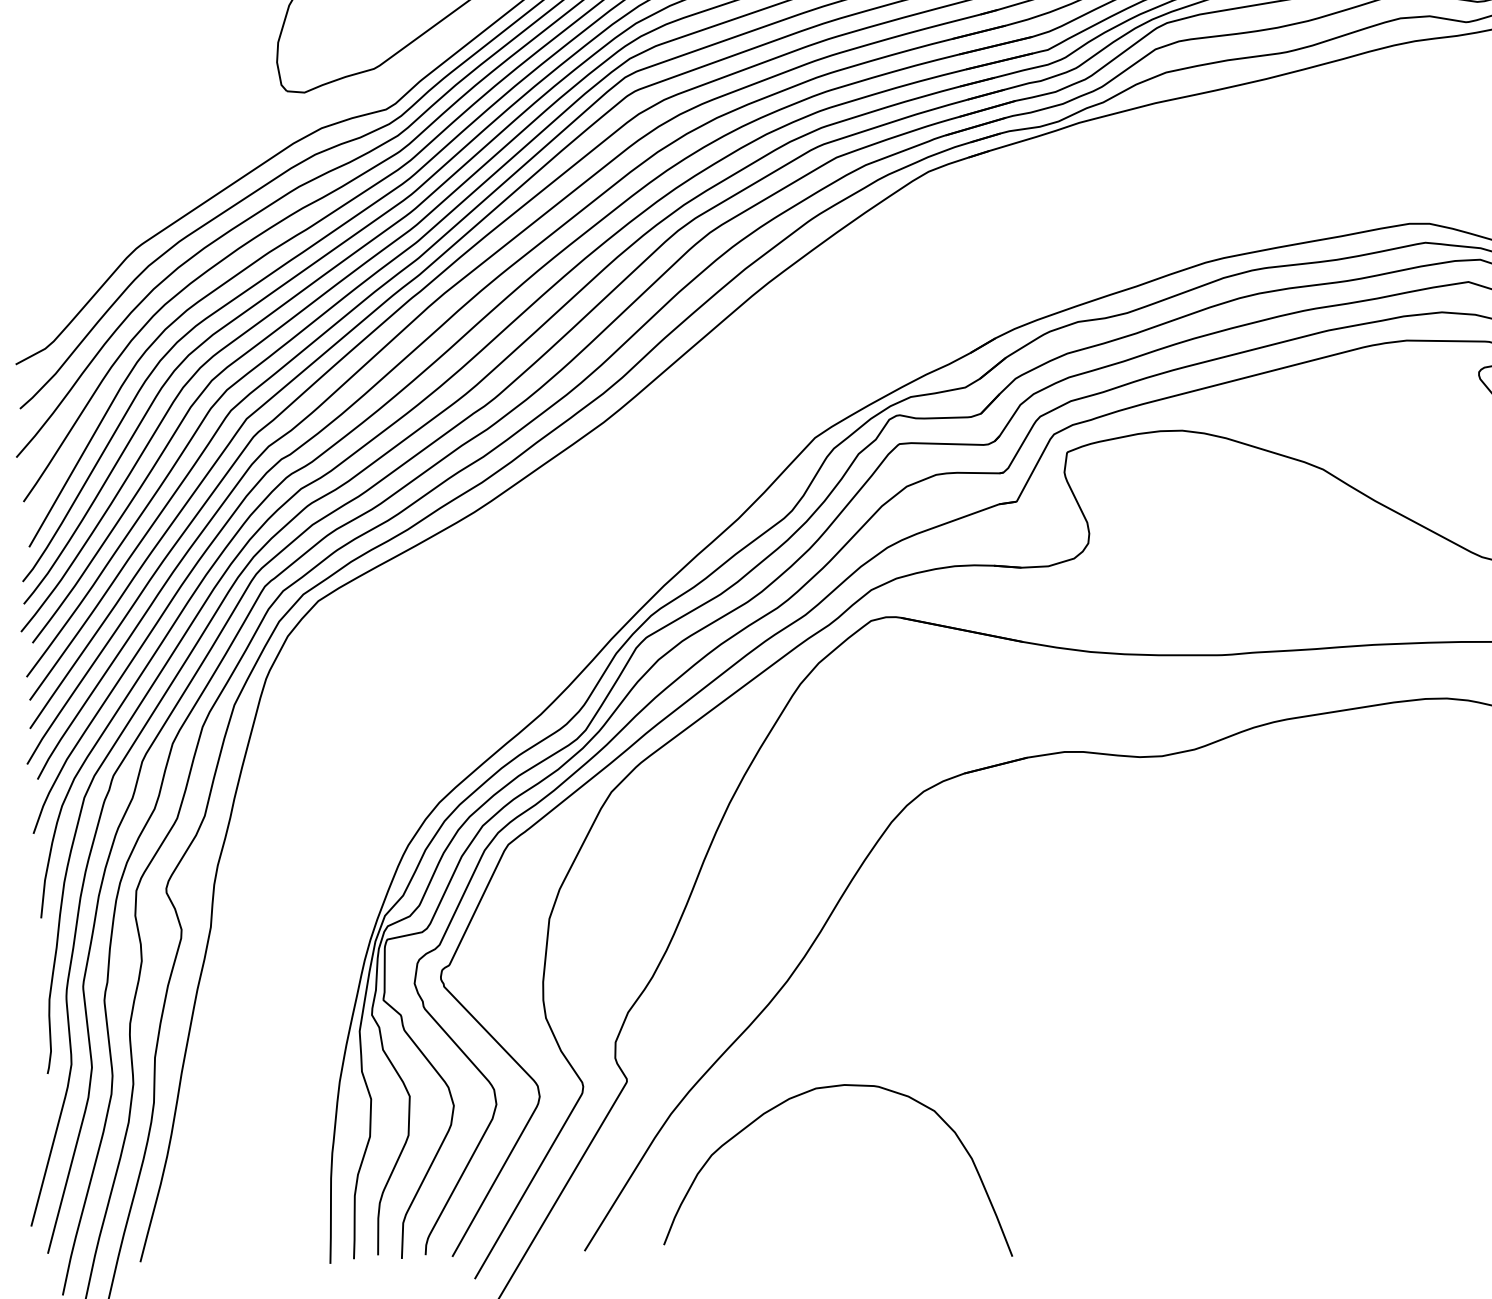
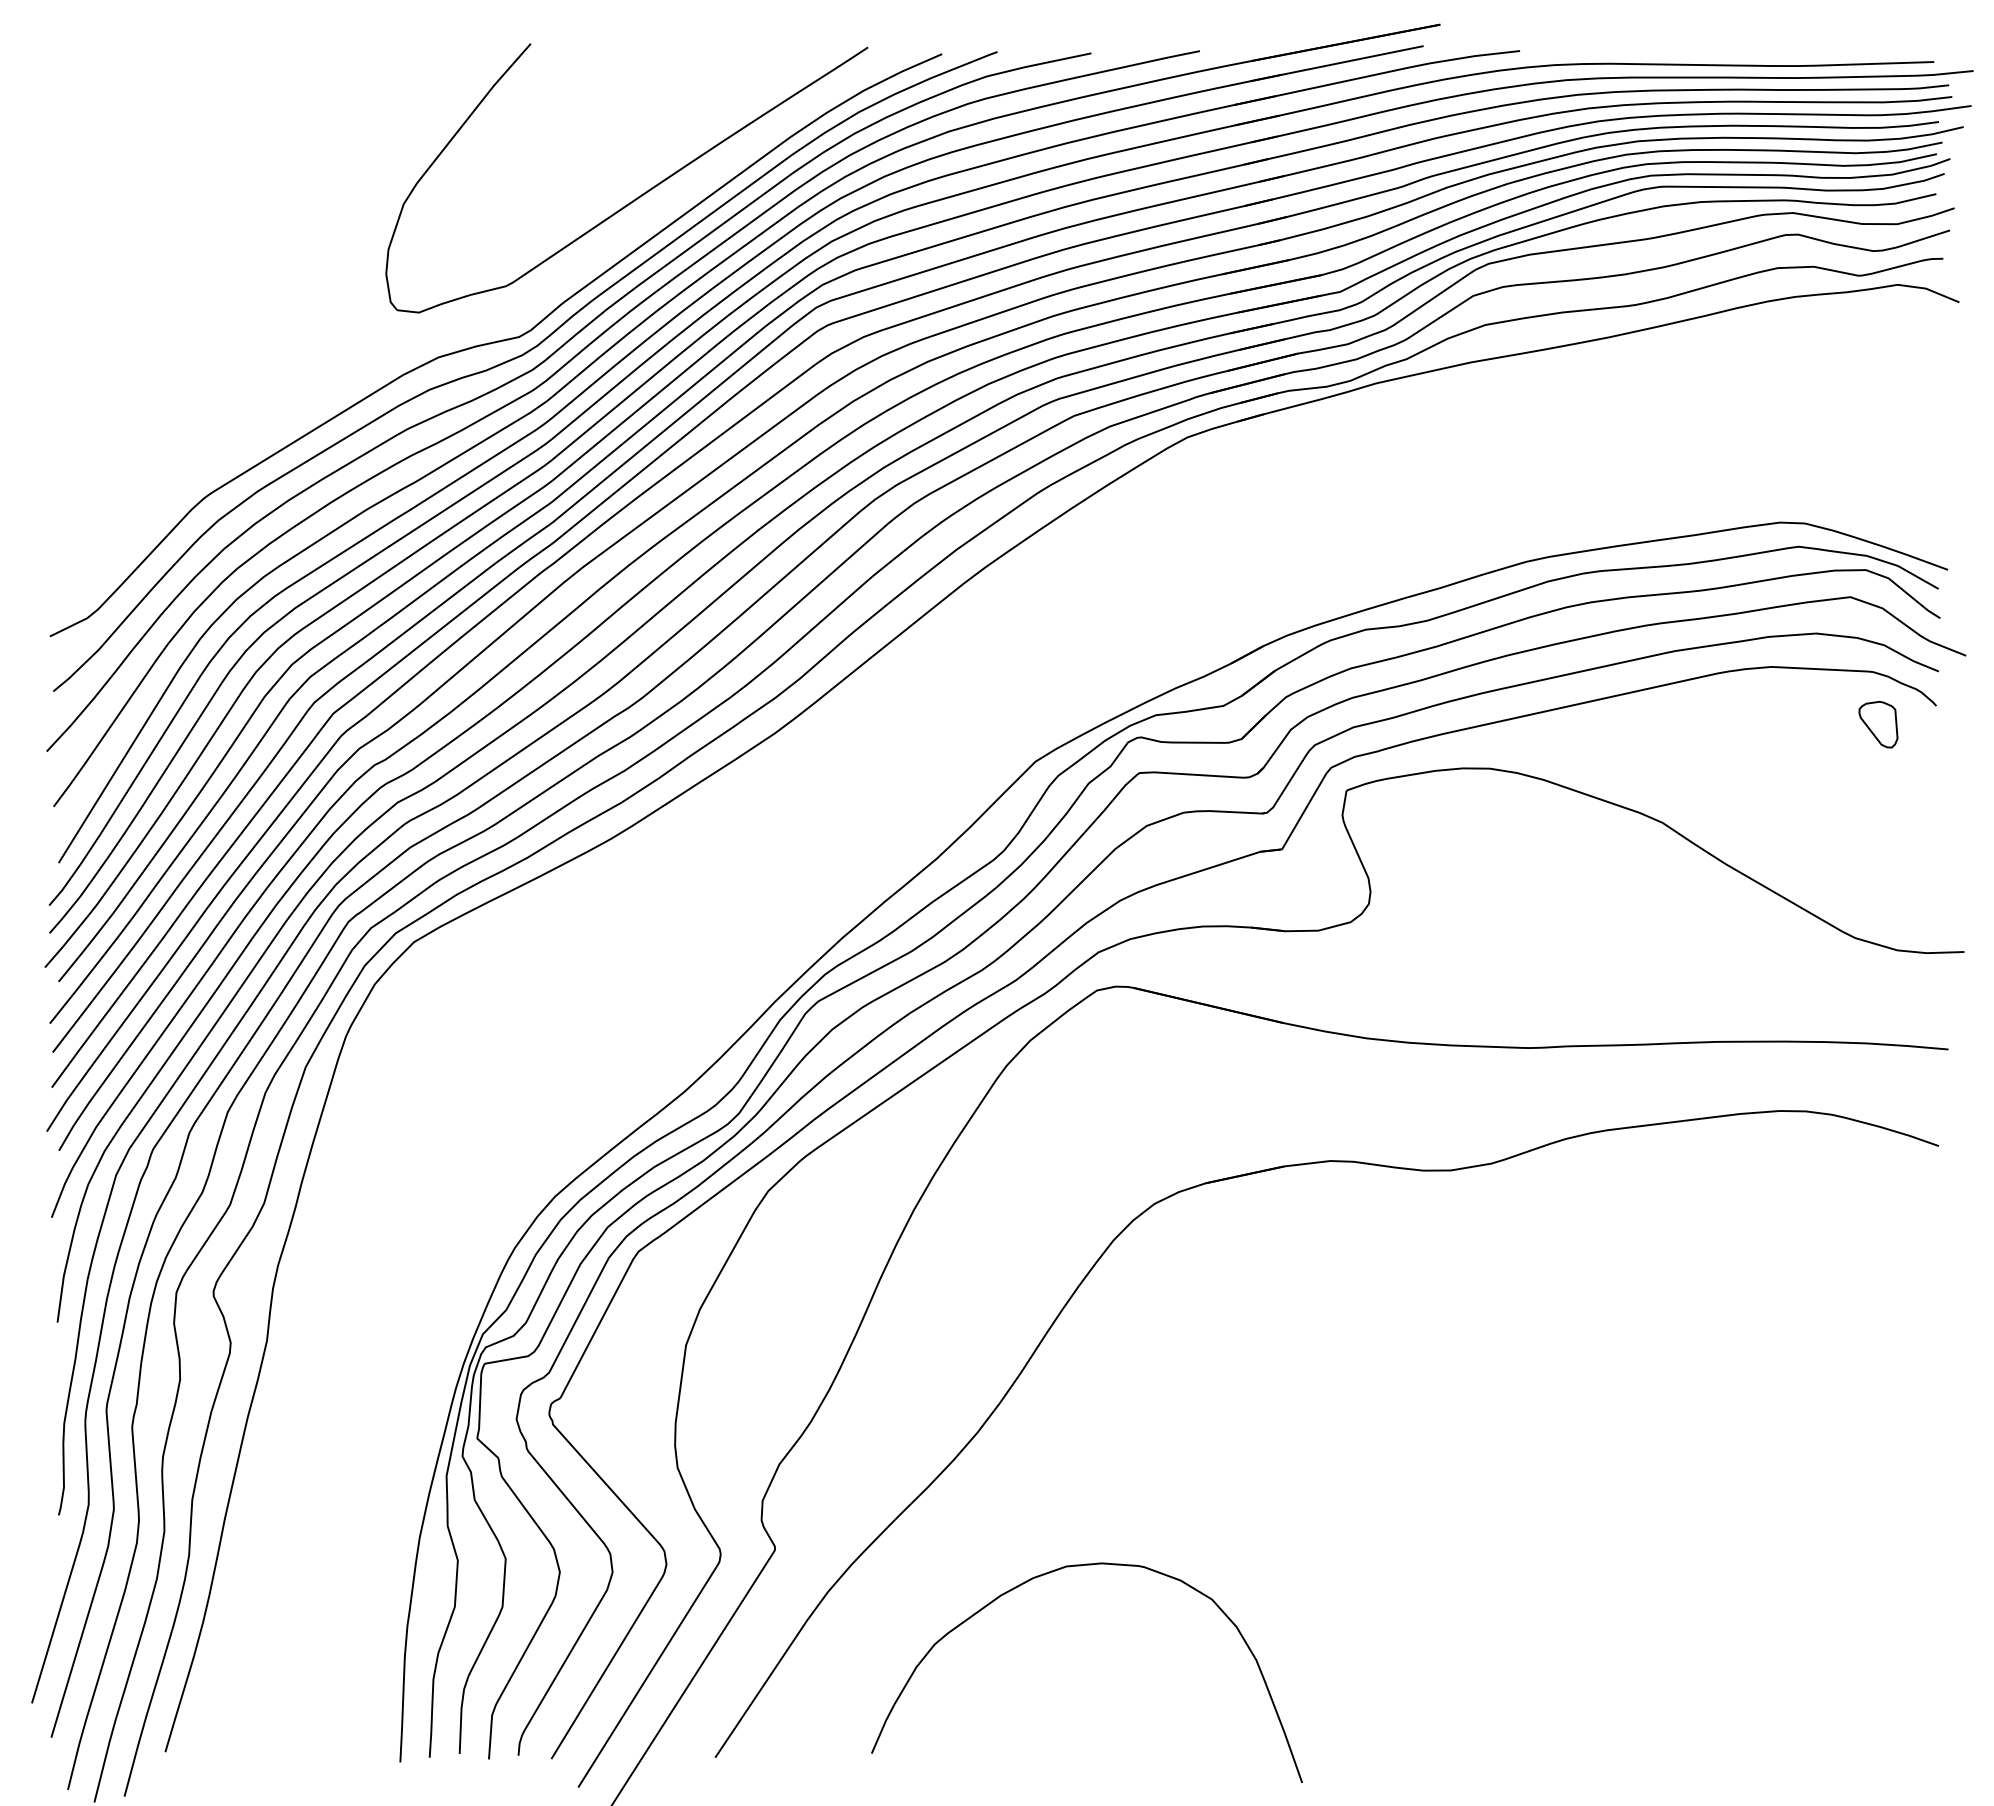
curve: (800, 1095) -> (1047, 1574), moved

